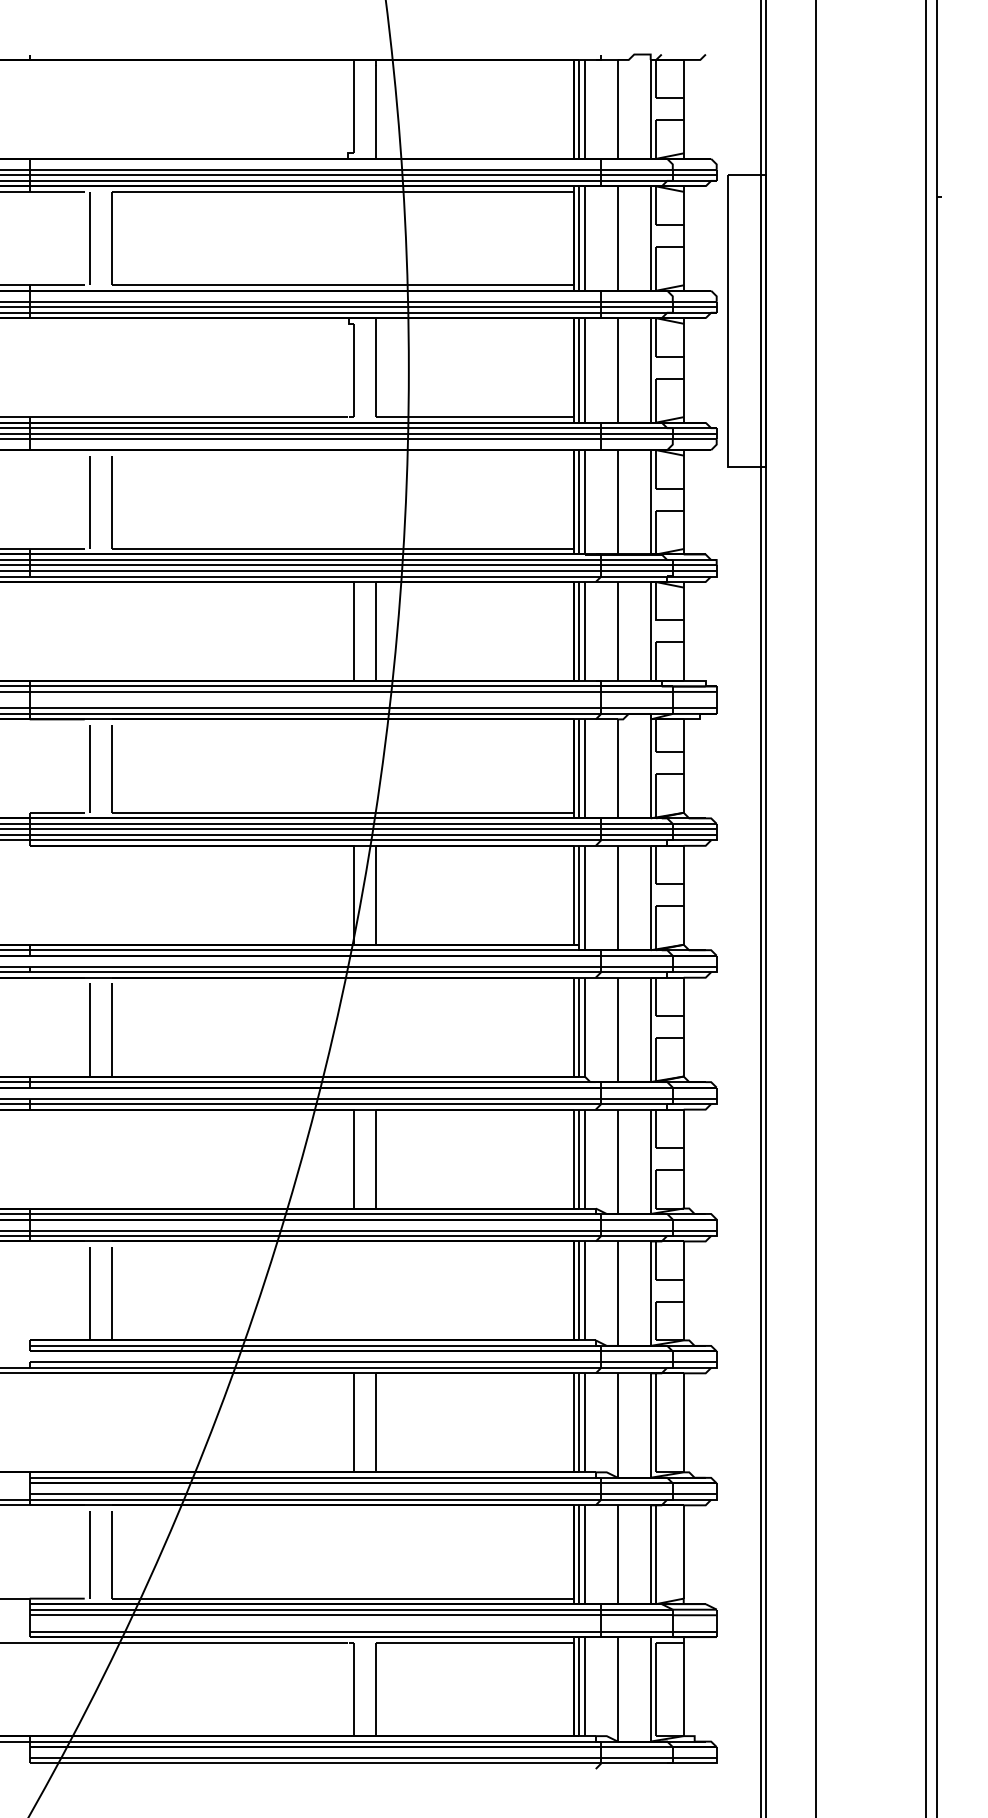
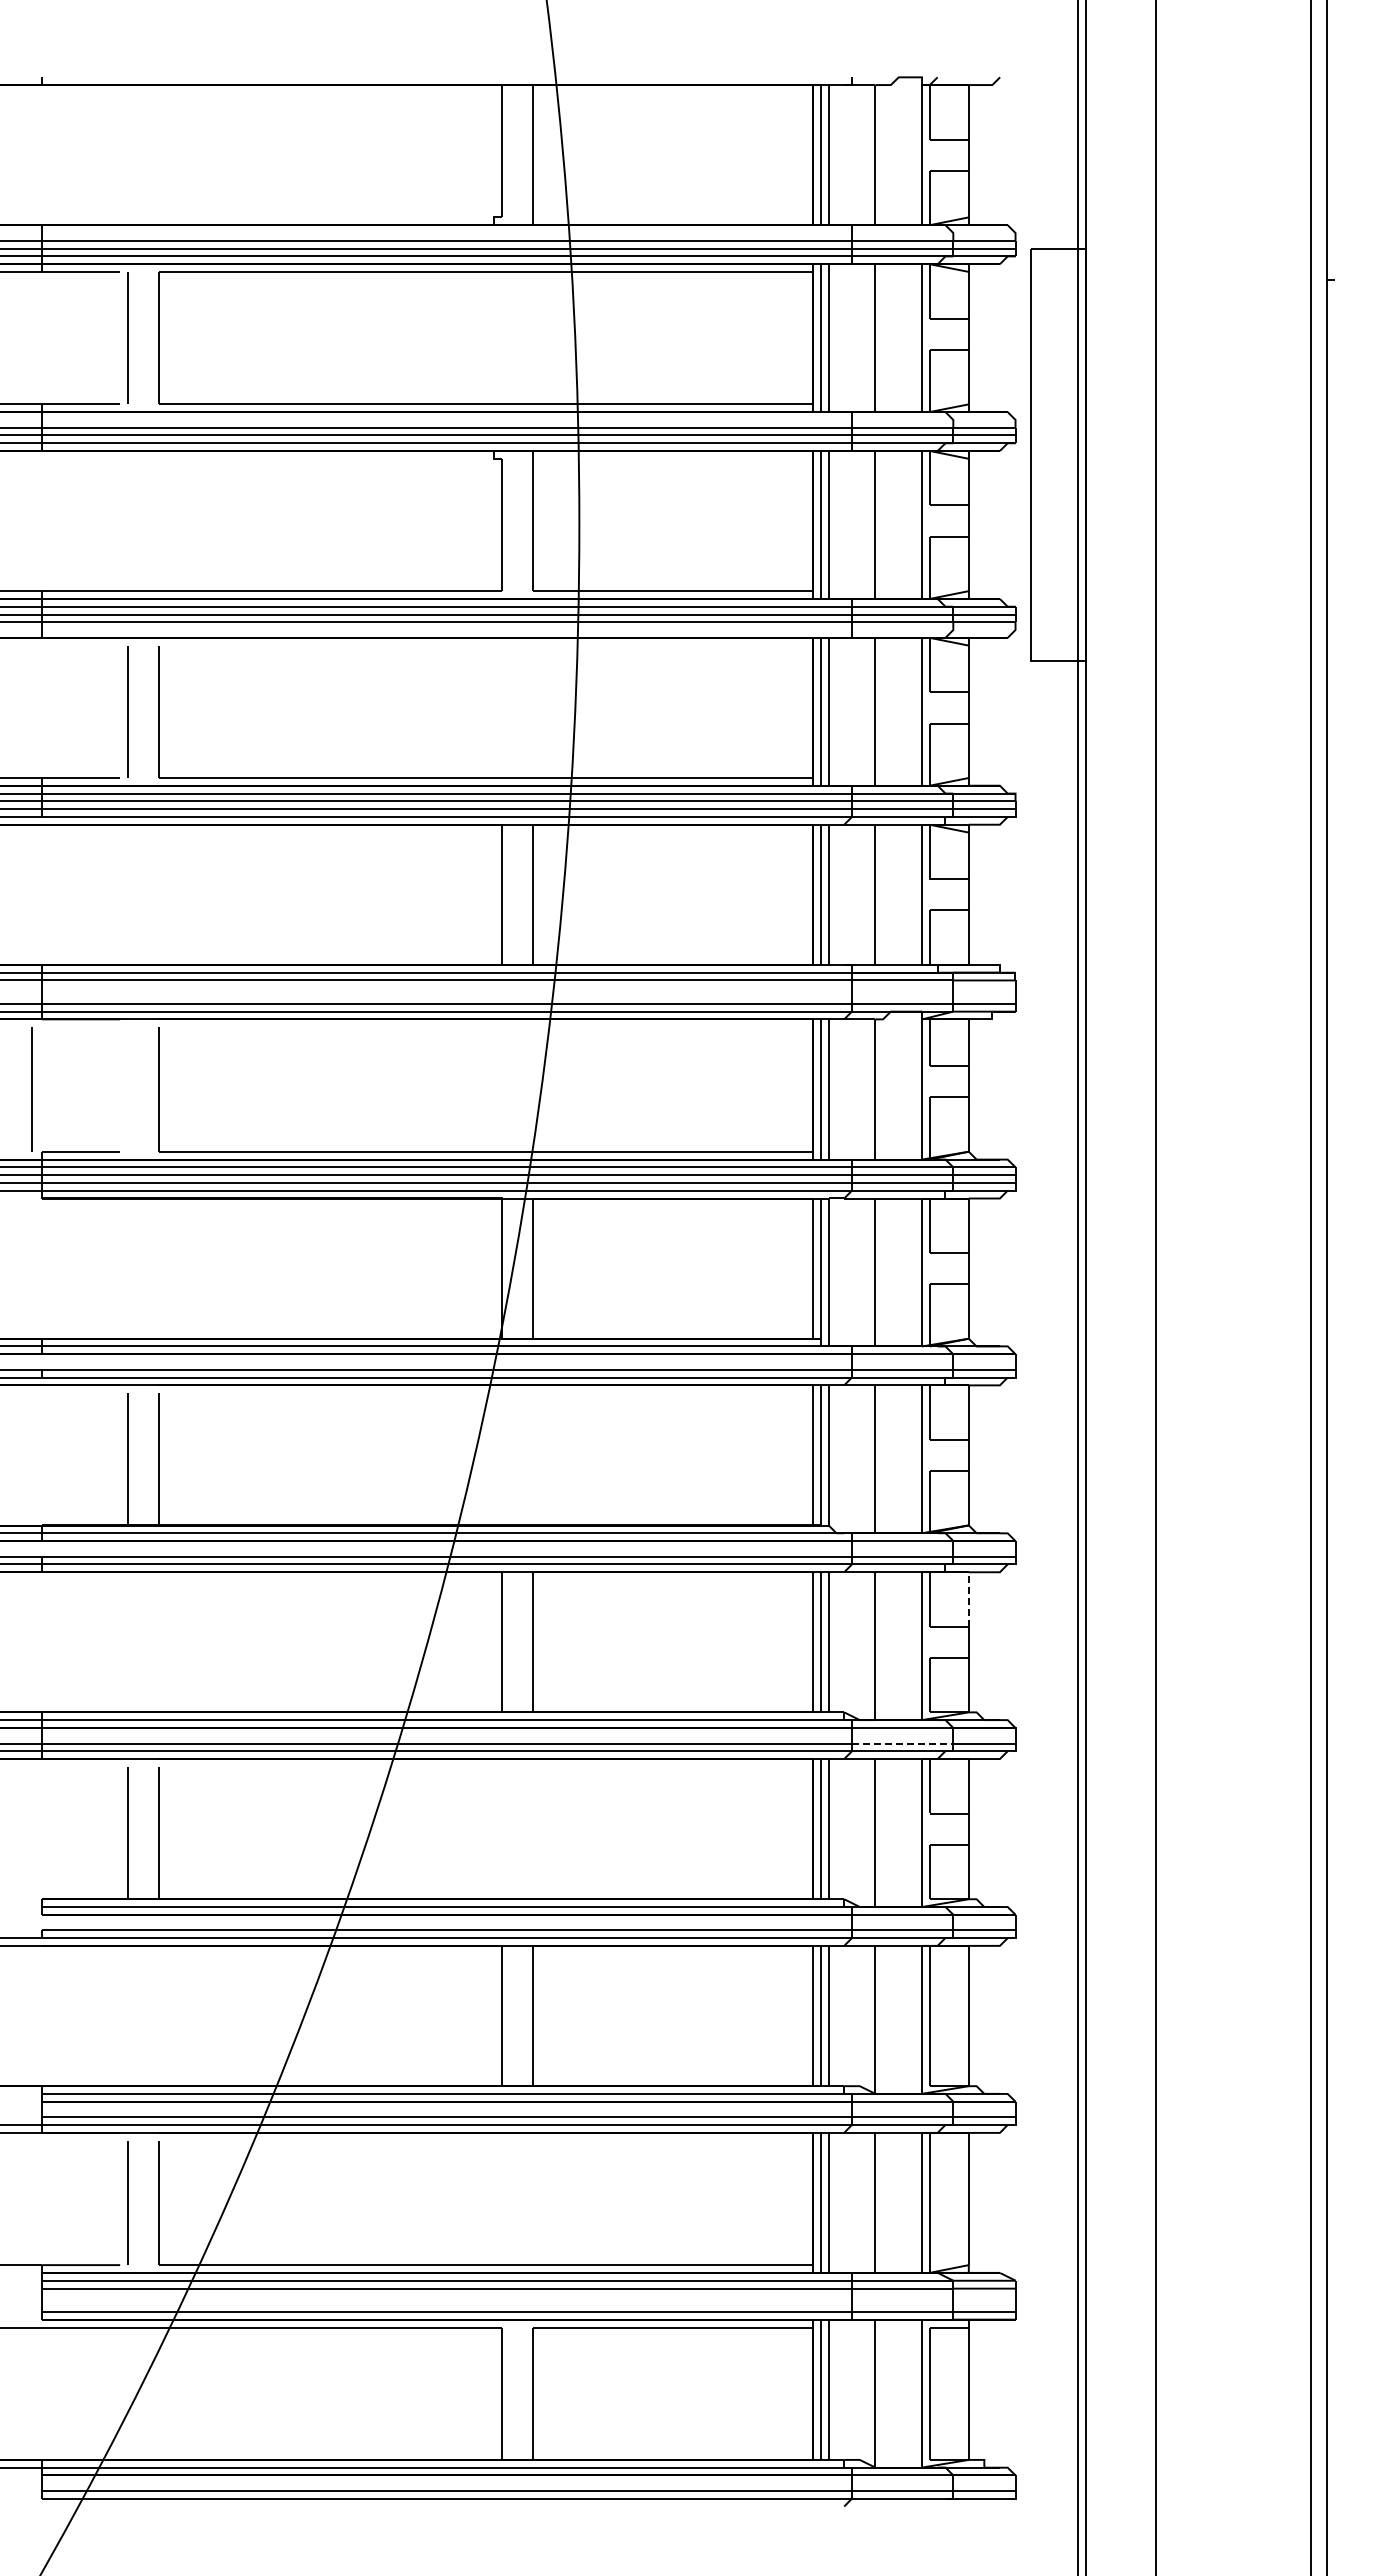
line: (89, 768) -> (31, 1089), moved
line: (683, 1128) -> (968, 1599), solid -> dashed
line: (636, 1230) -> (902, 1743), solid -> dashed

